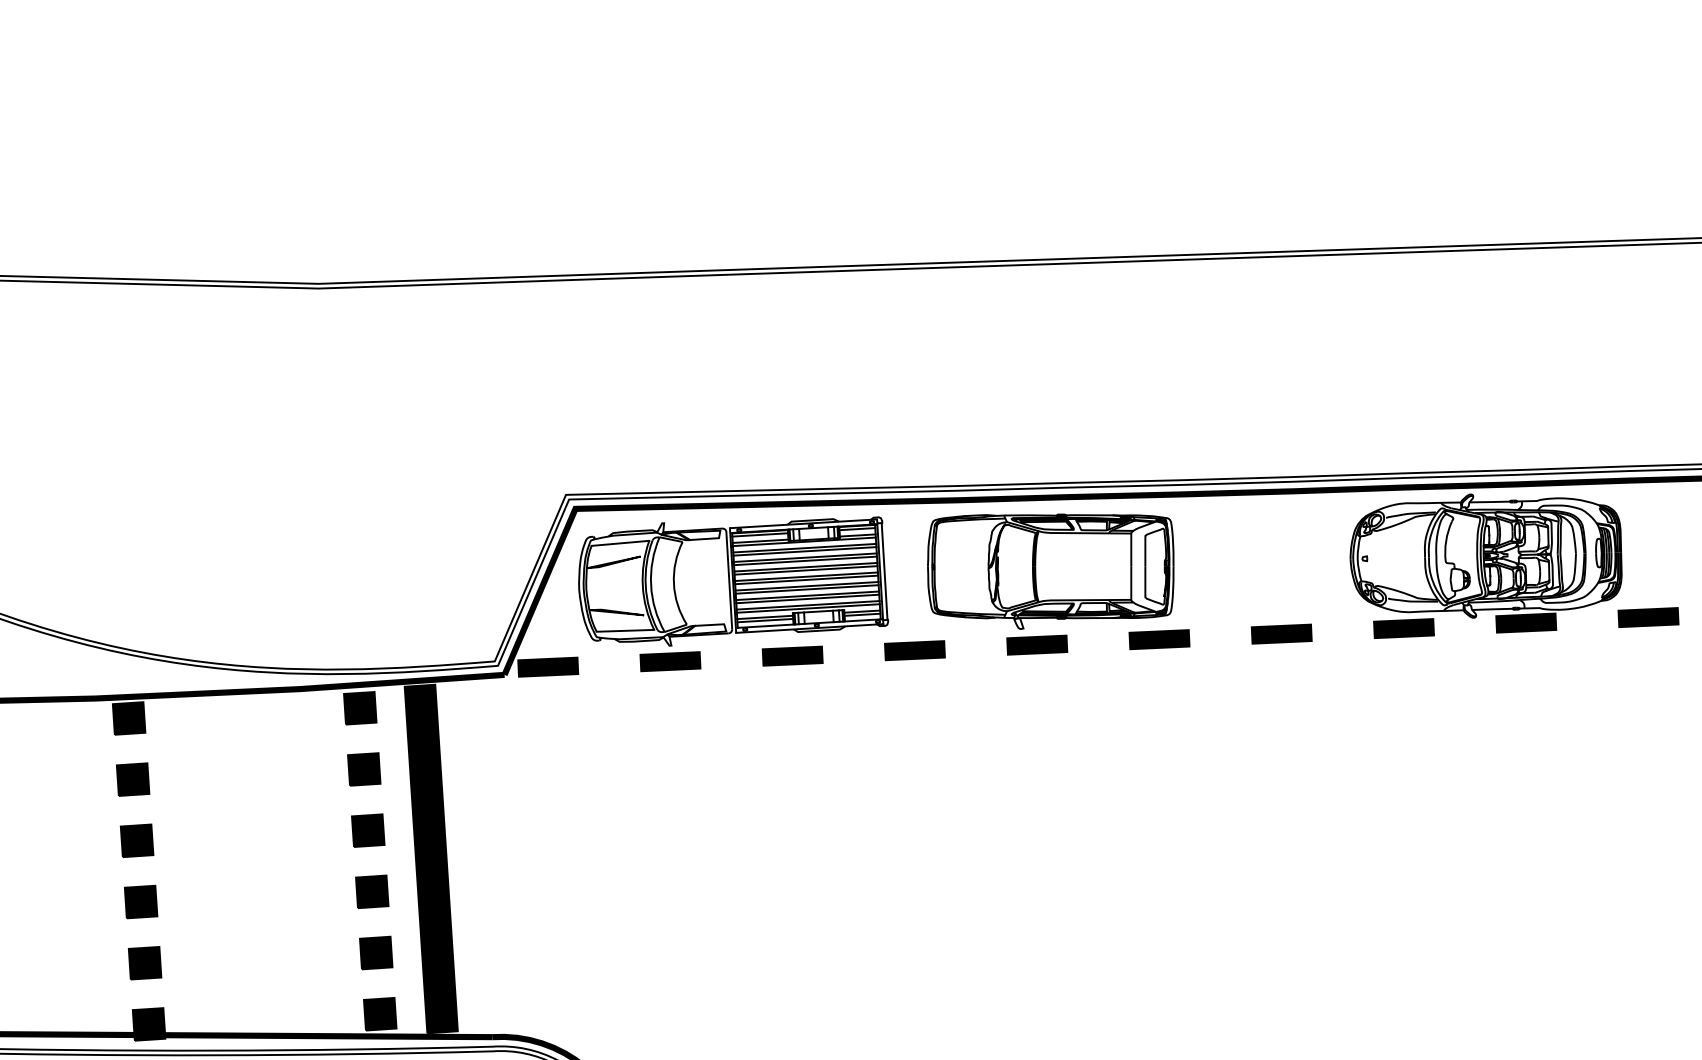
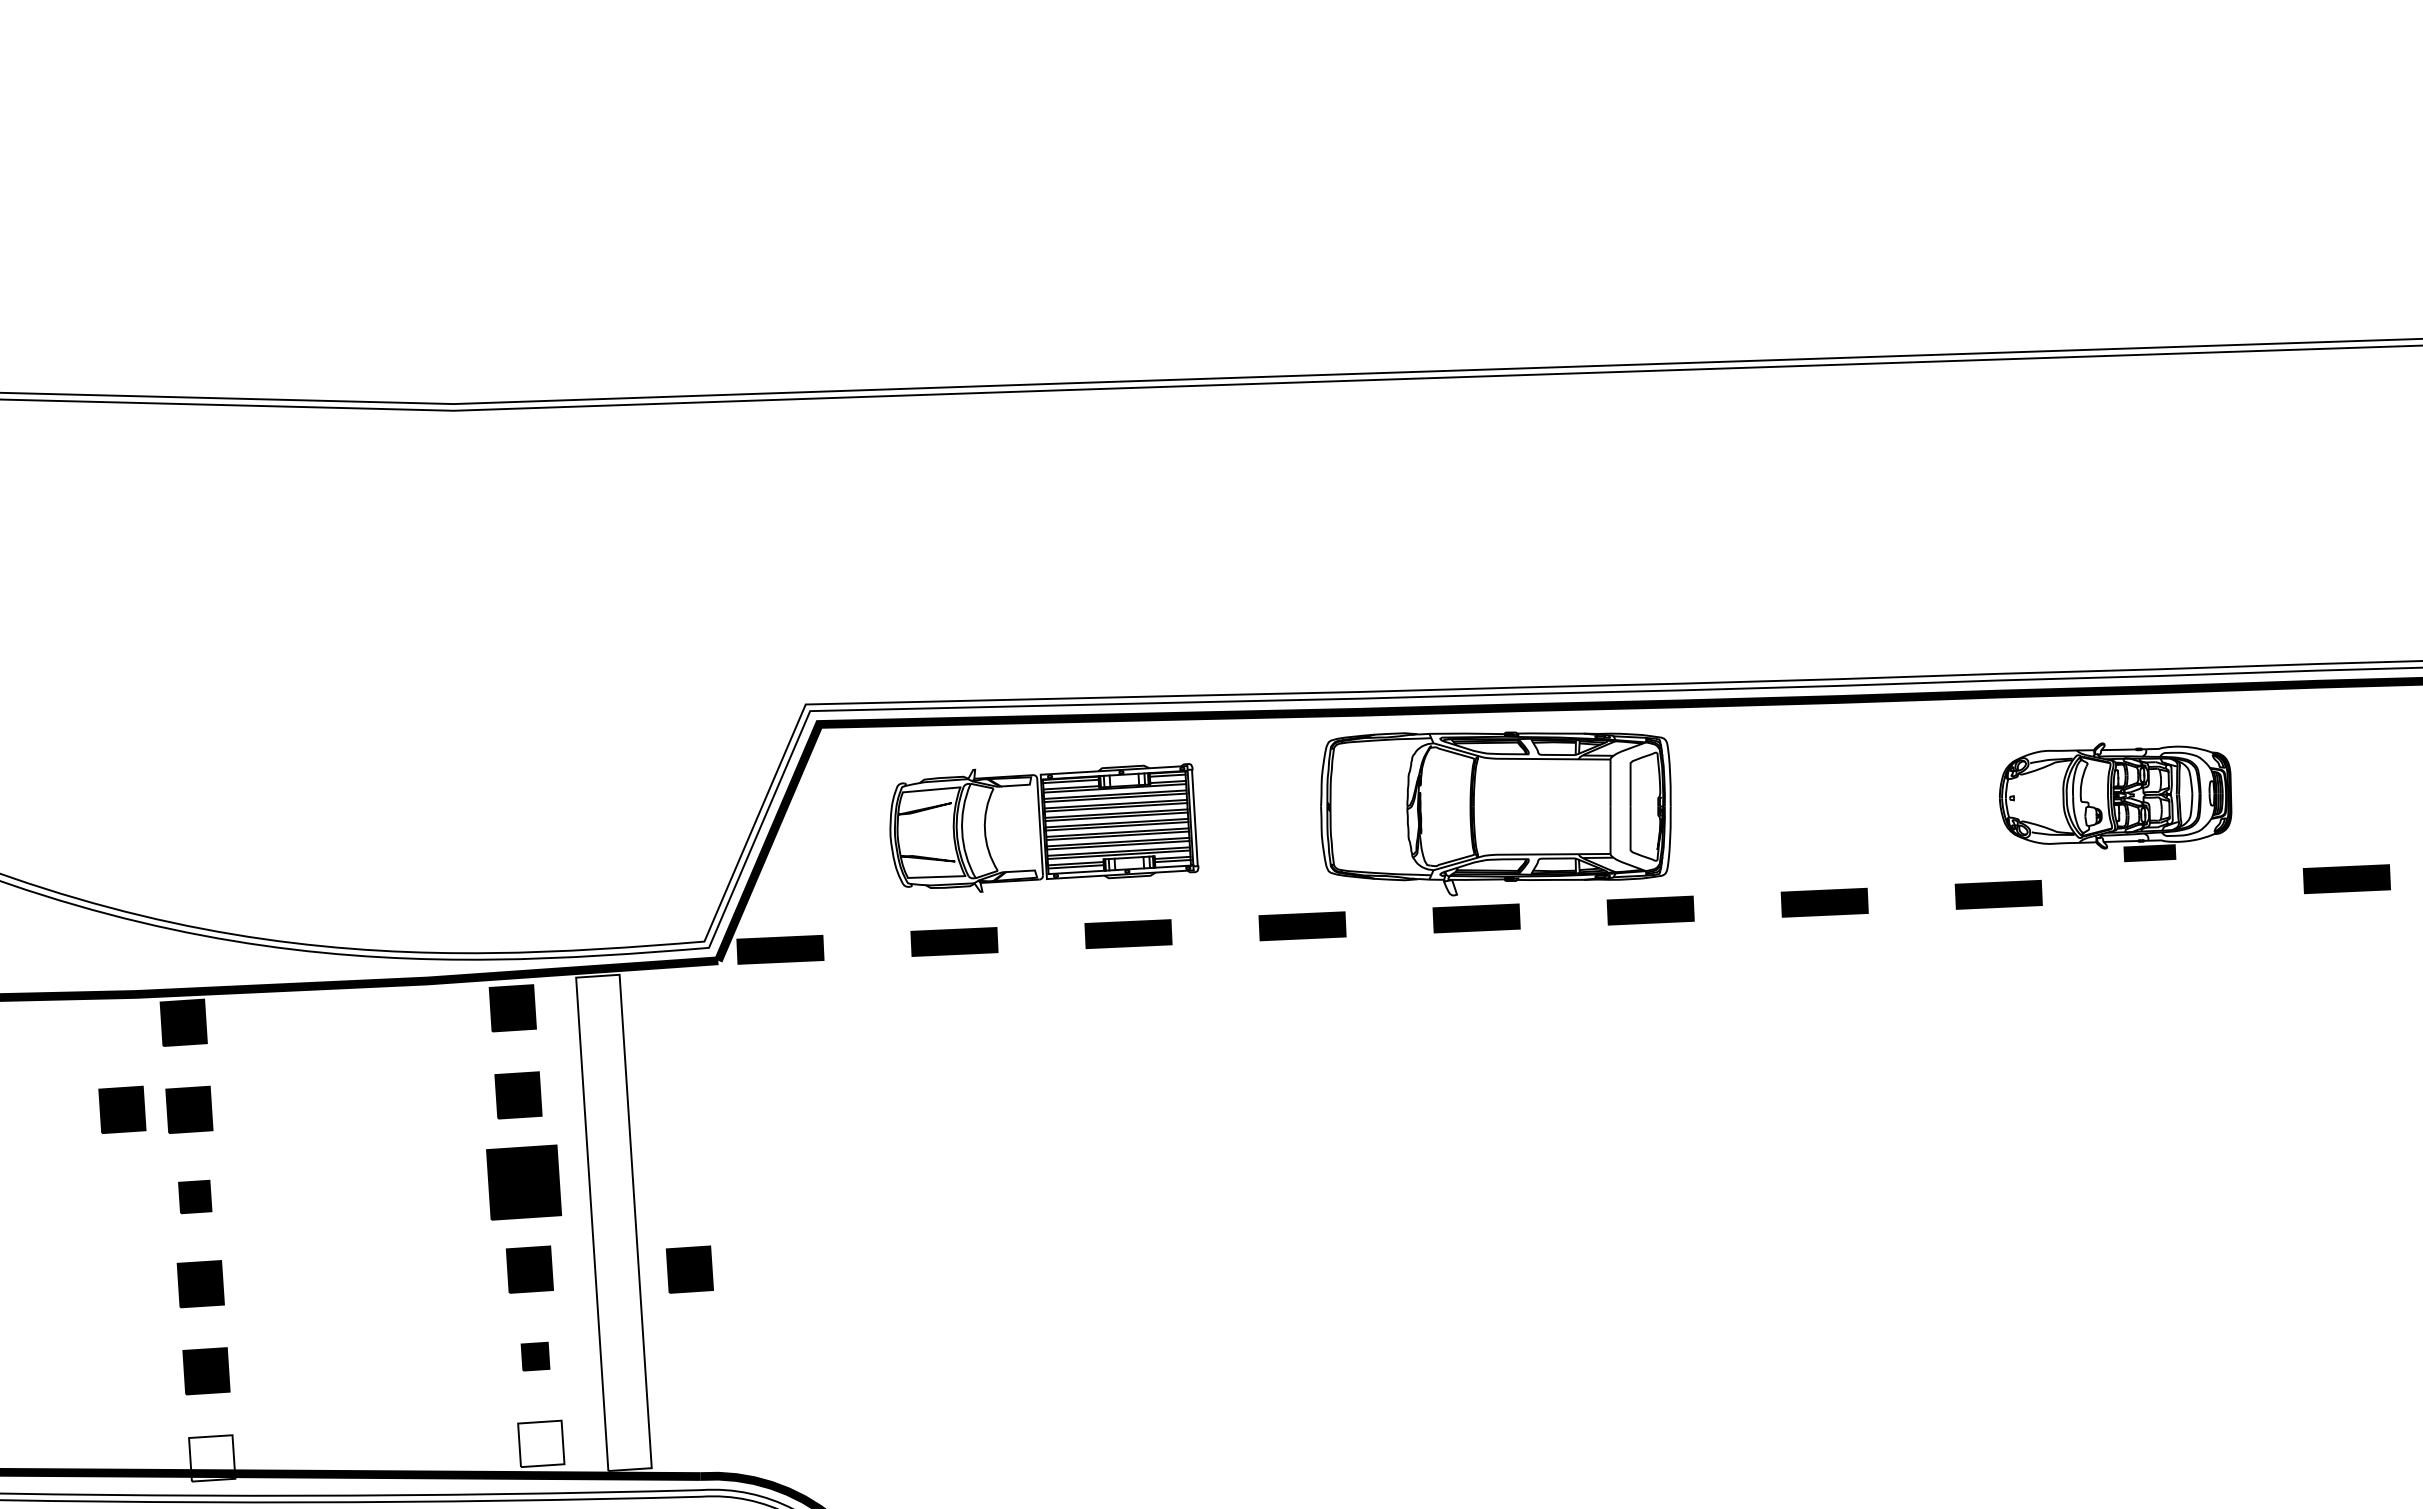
part: (1485, 563) -> (2115, 802), size x0.6
part: (733, 581) -> (1044, 827), size x0.7
part: (86, 779) -> (122, 1109), added
part: (368, 830) -> (524, 1182), size x1.6
part: (137, 840) -> (195, 1196), size x0.7
fill: (430, 858) -> (613, 1222), removed
part: (484, 891) -> (689, 1269), added
part: (376, 952) -> (535, 1356), size x0.6
fill: (380, 1013) -> (541, 1443), removed
fill: (149, 1024) -> (212, 1458), removed

